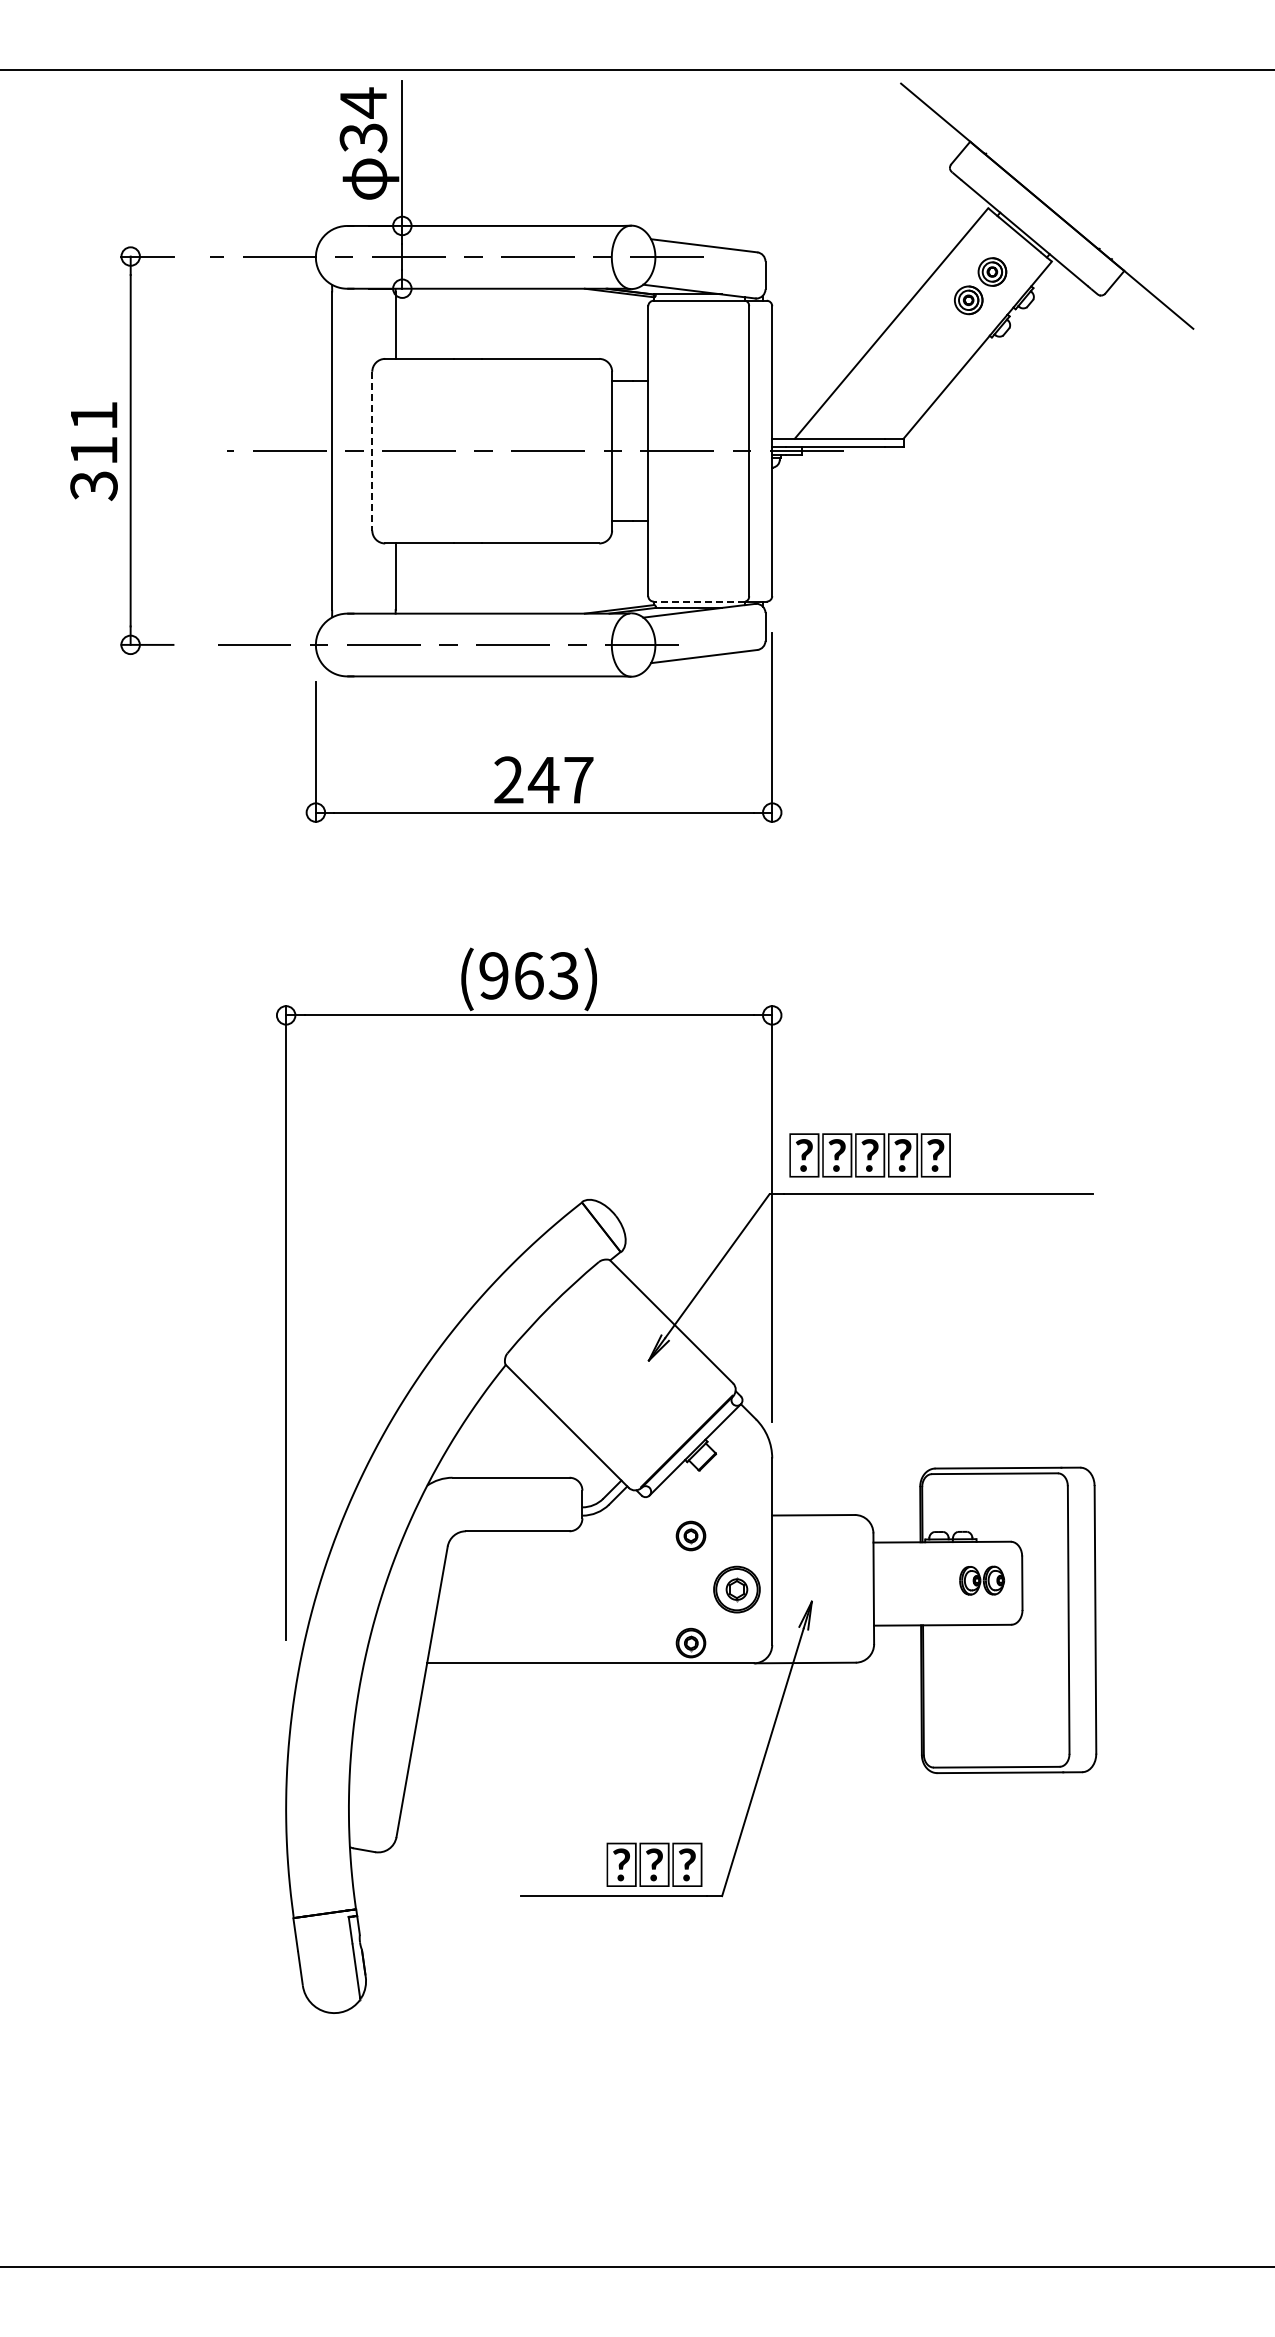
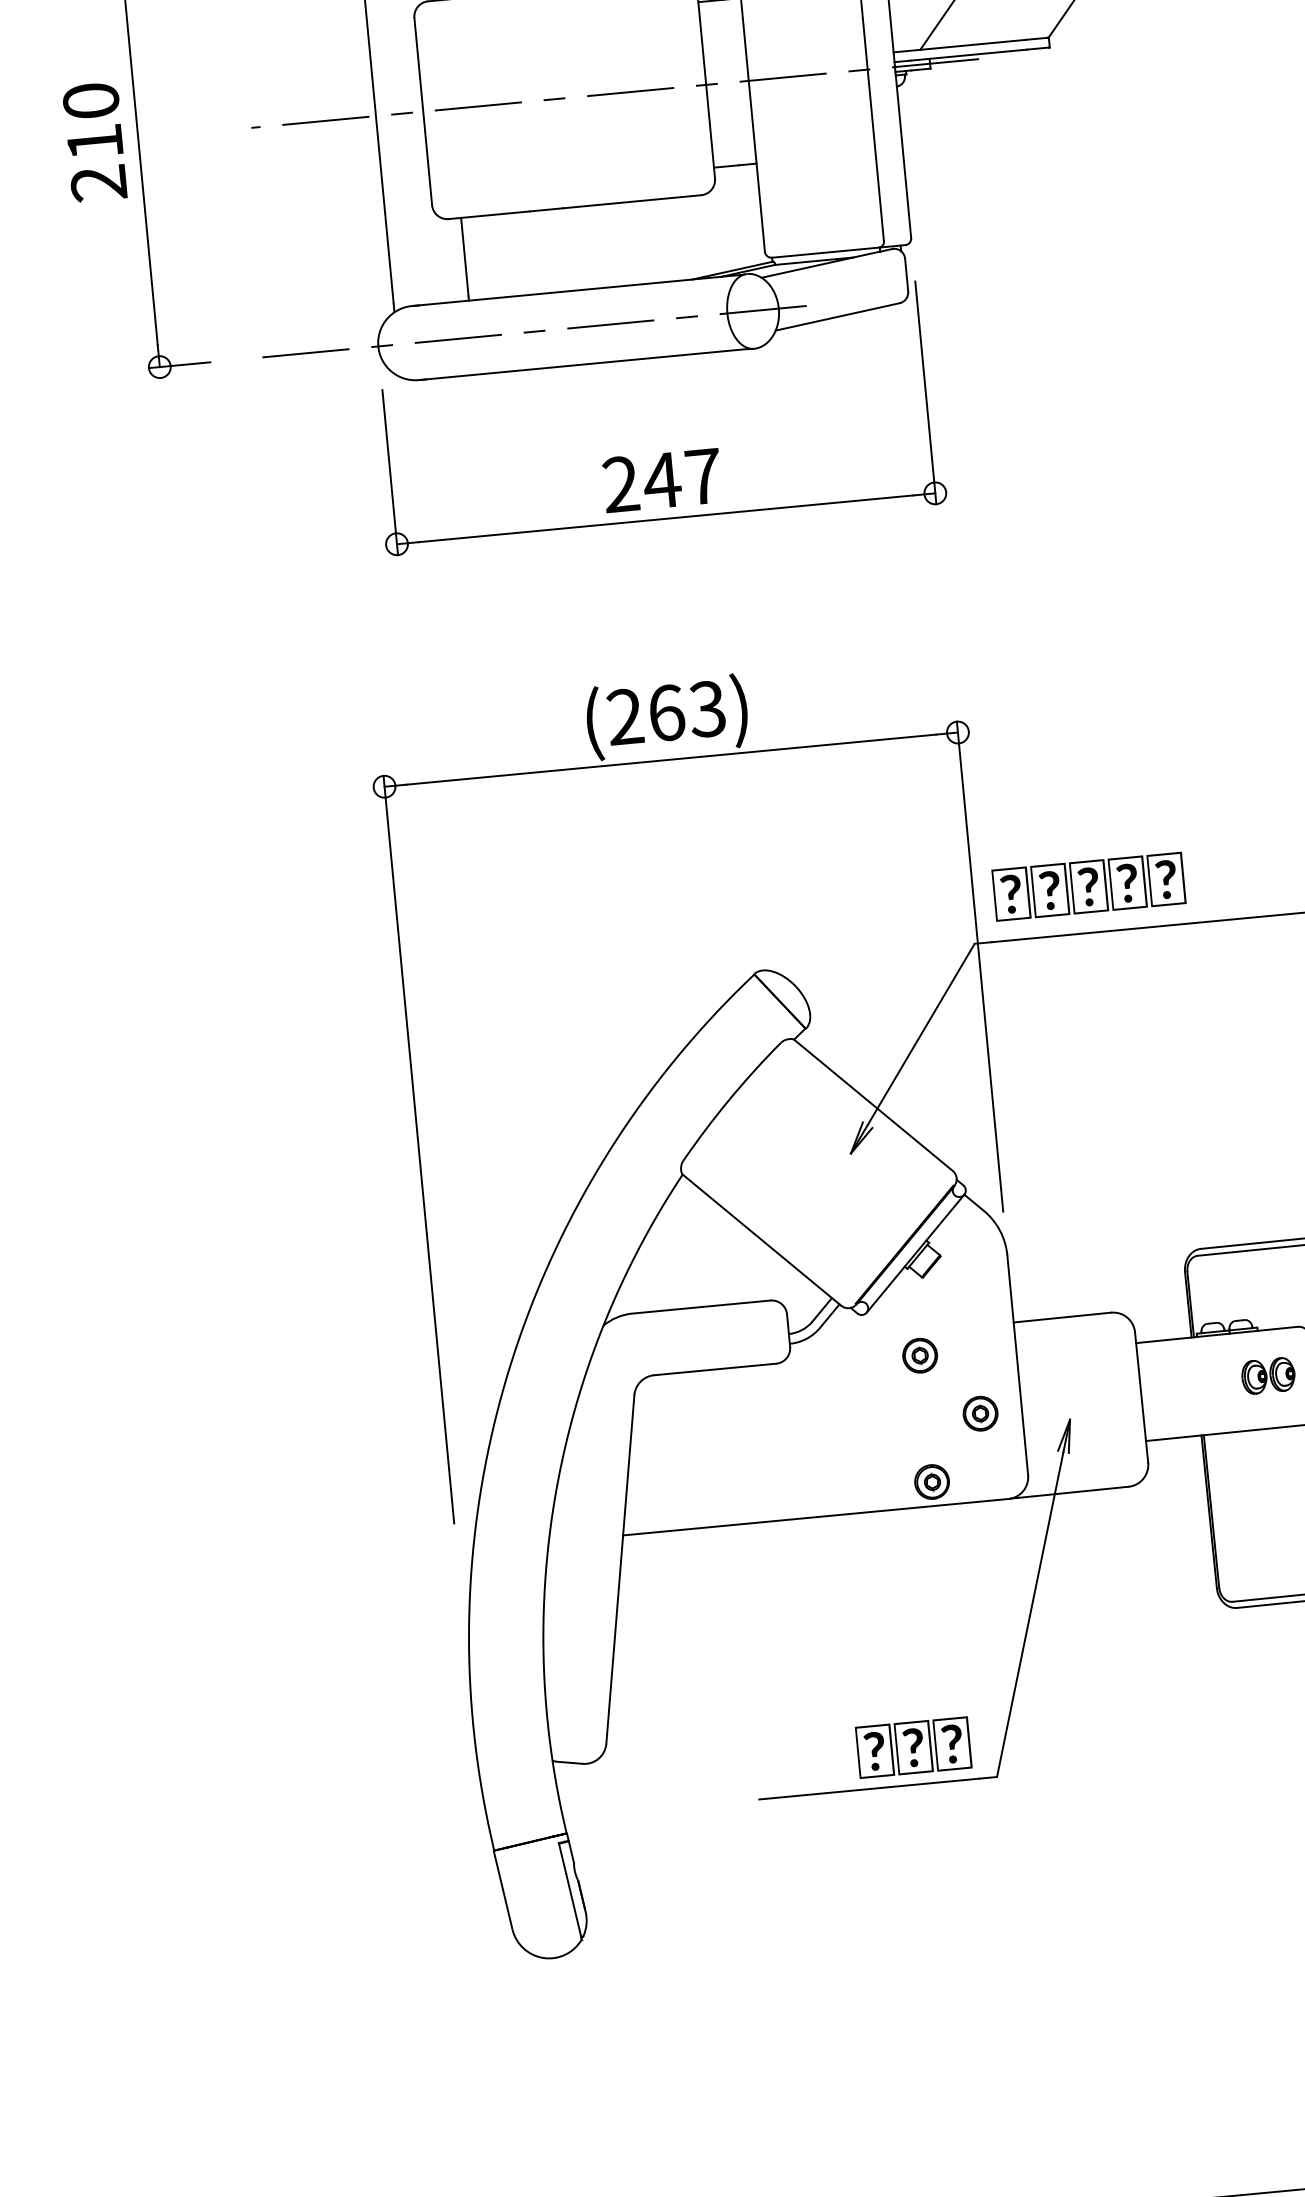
text: (93, 451) -> (94, 143), 311 -> 210
line: (372, 451) -> (423, 112), dashed -> solid
line: (699, 601) -> (825, 252), dashed -> solid
text: (493, 975) -> (624, 716), (963) -> (263)
part: (737, 1589) -> (980, 1413), size x0.62

